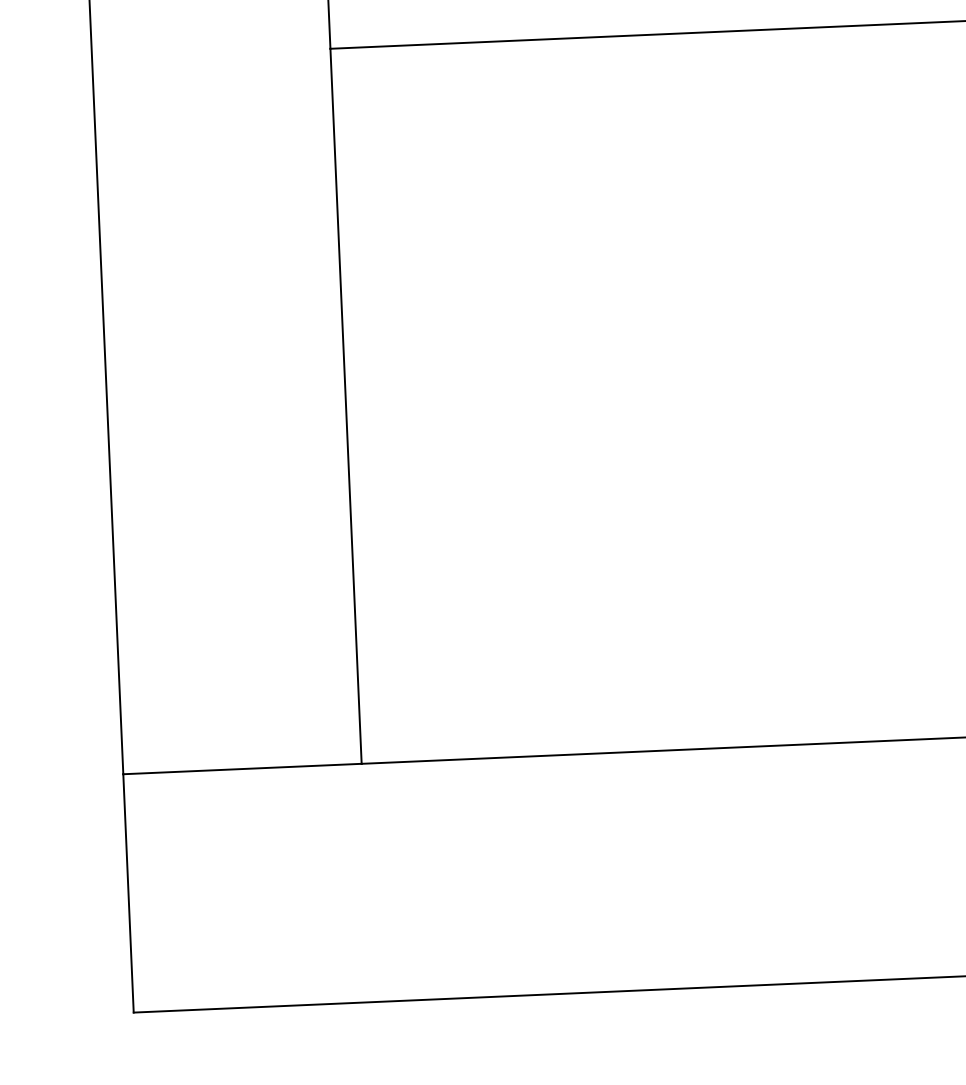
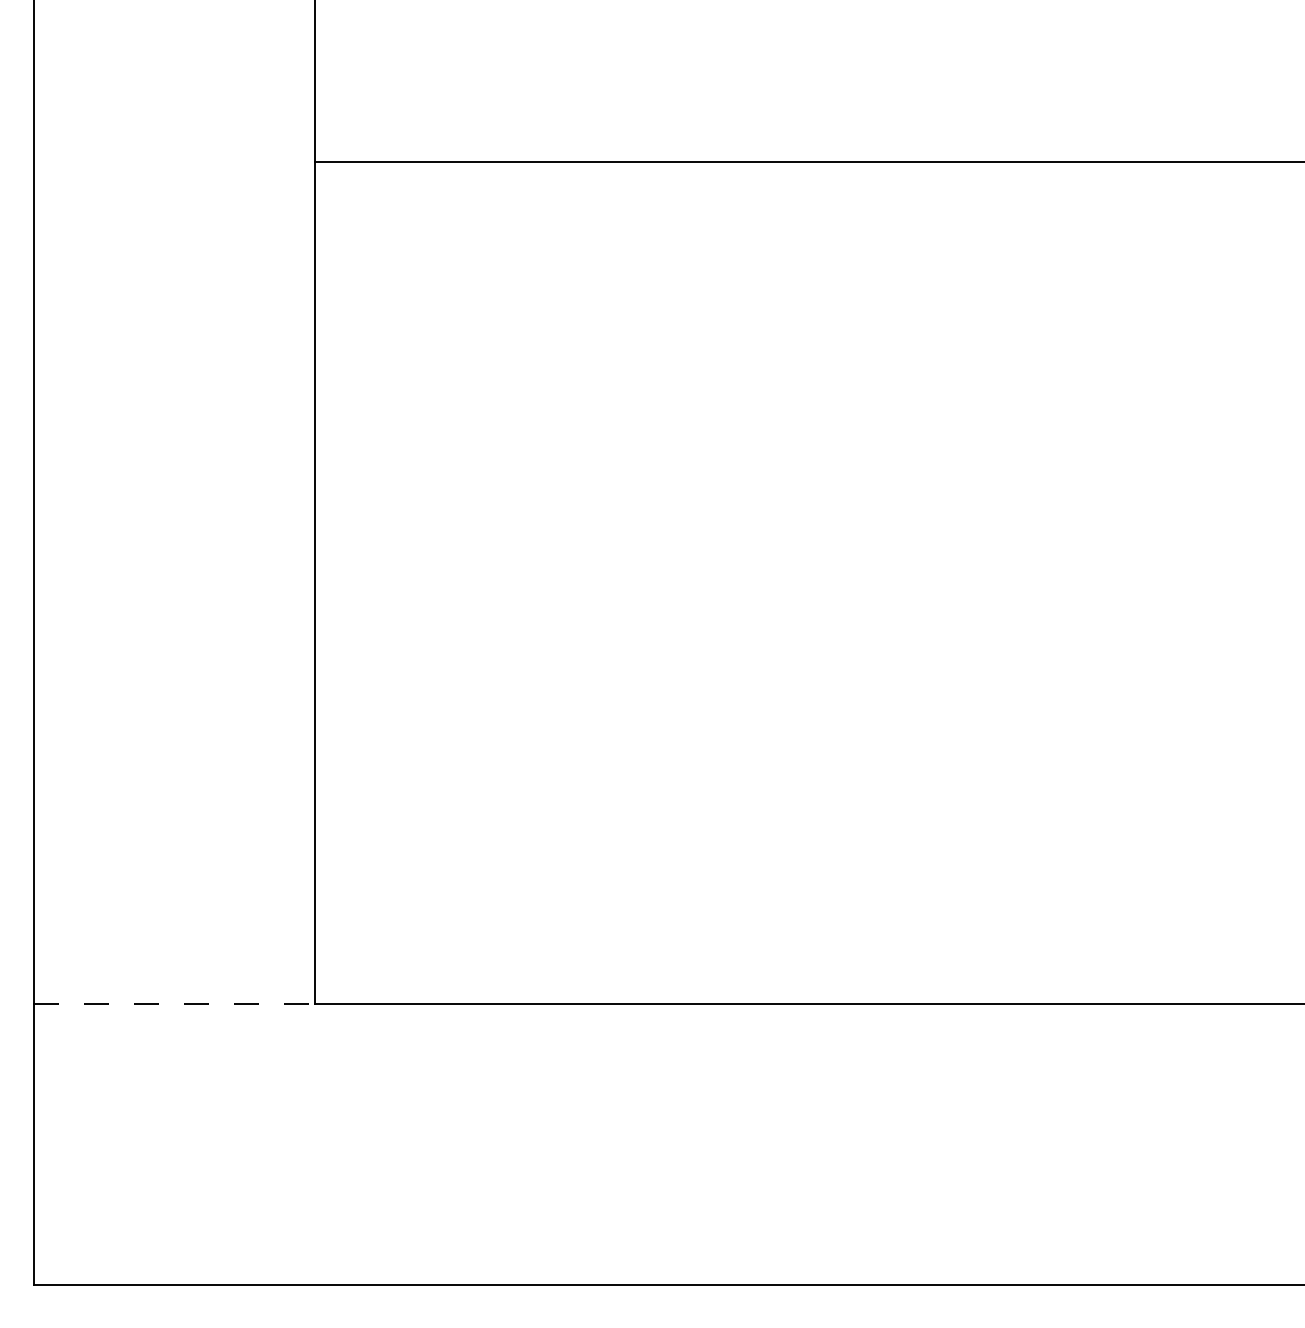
line: (242, 769) -> (174, 1004), solid -> dashed

